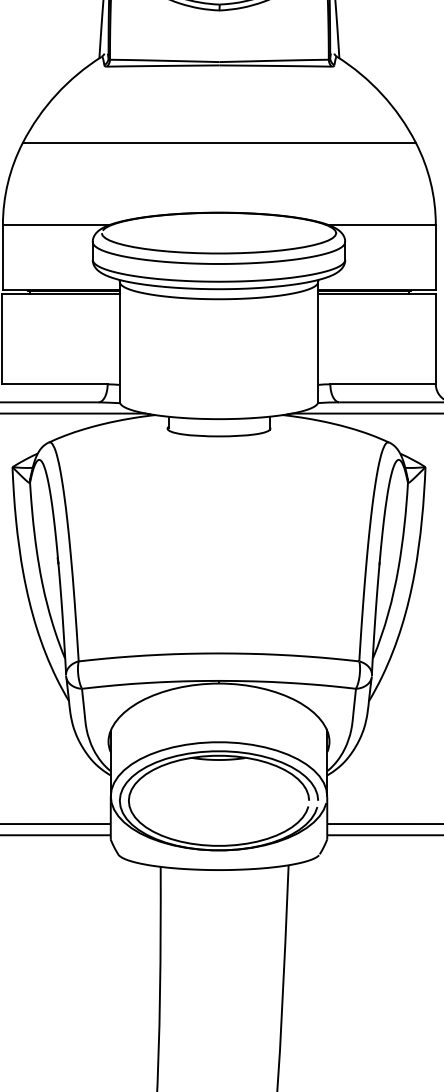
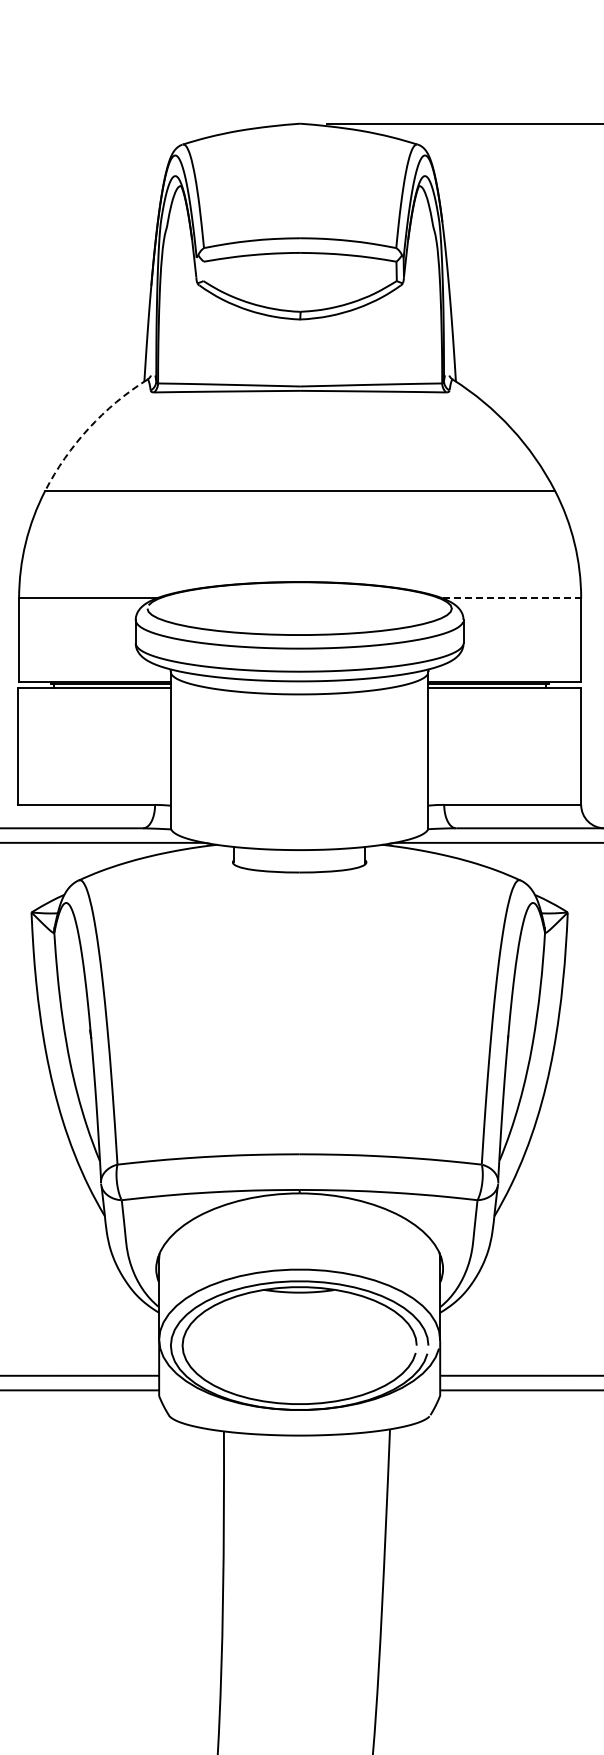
arc: (56, 94) -> (88, 428), solid -> dashed
line: (382, 225) -> (512, 598), solid -> dashed

